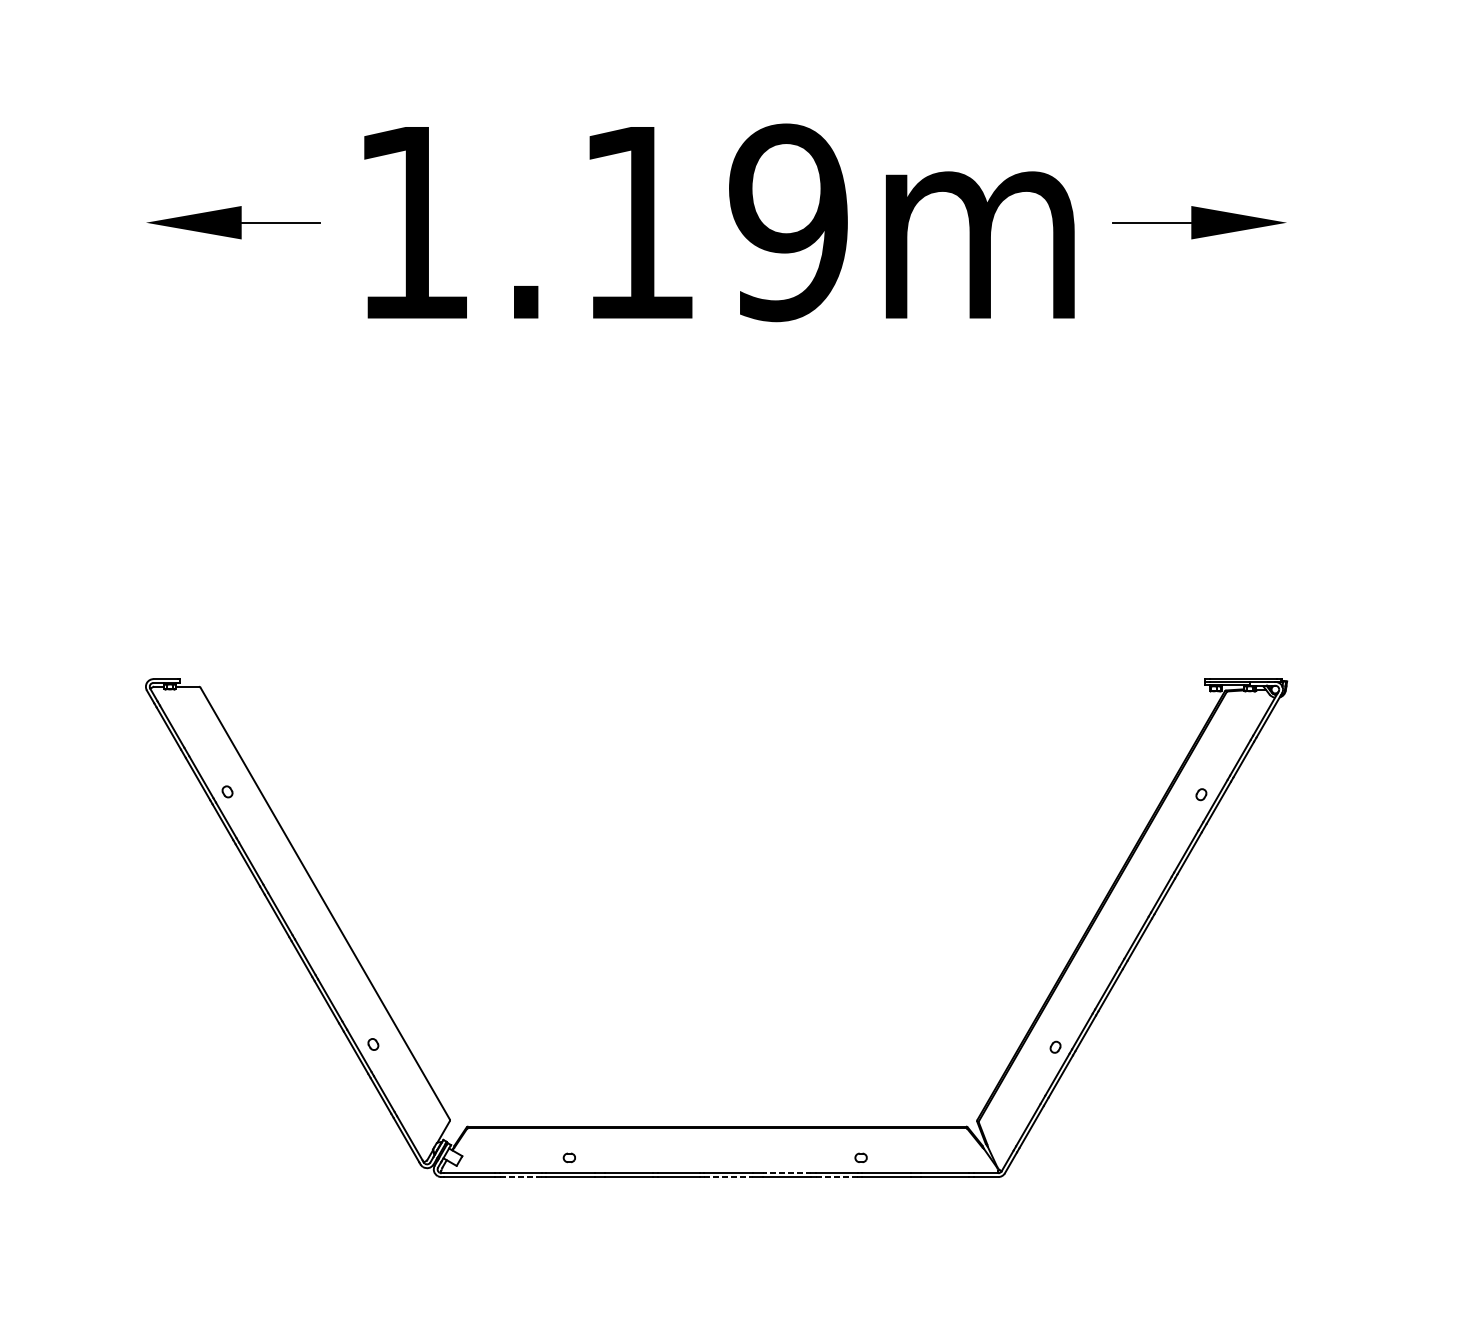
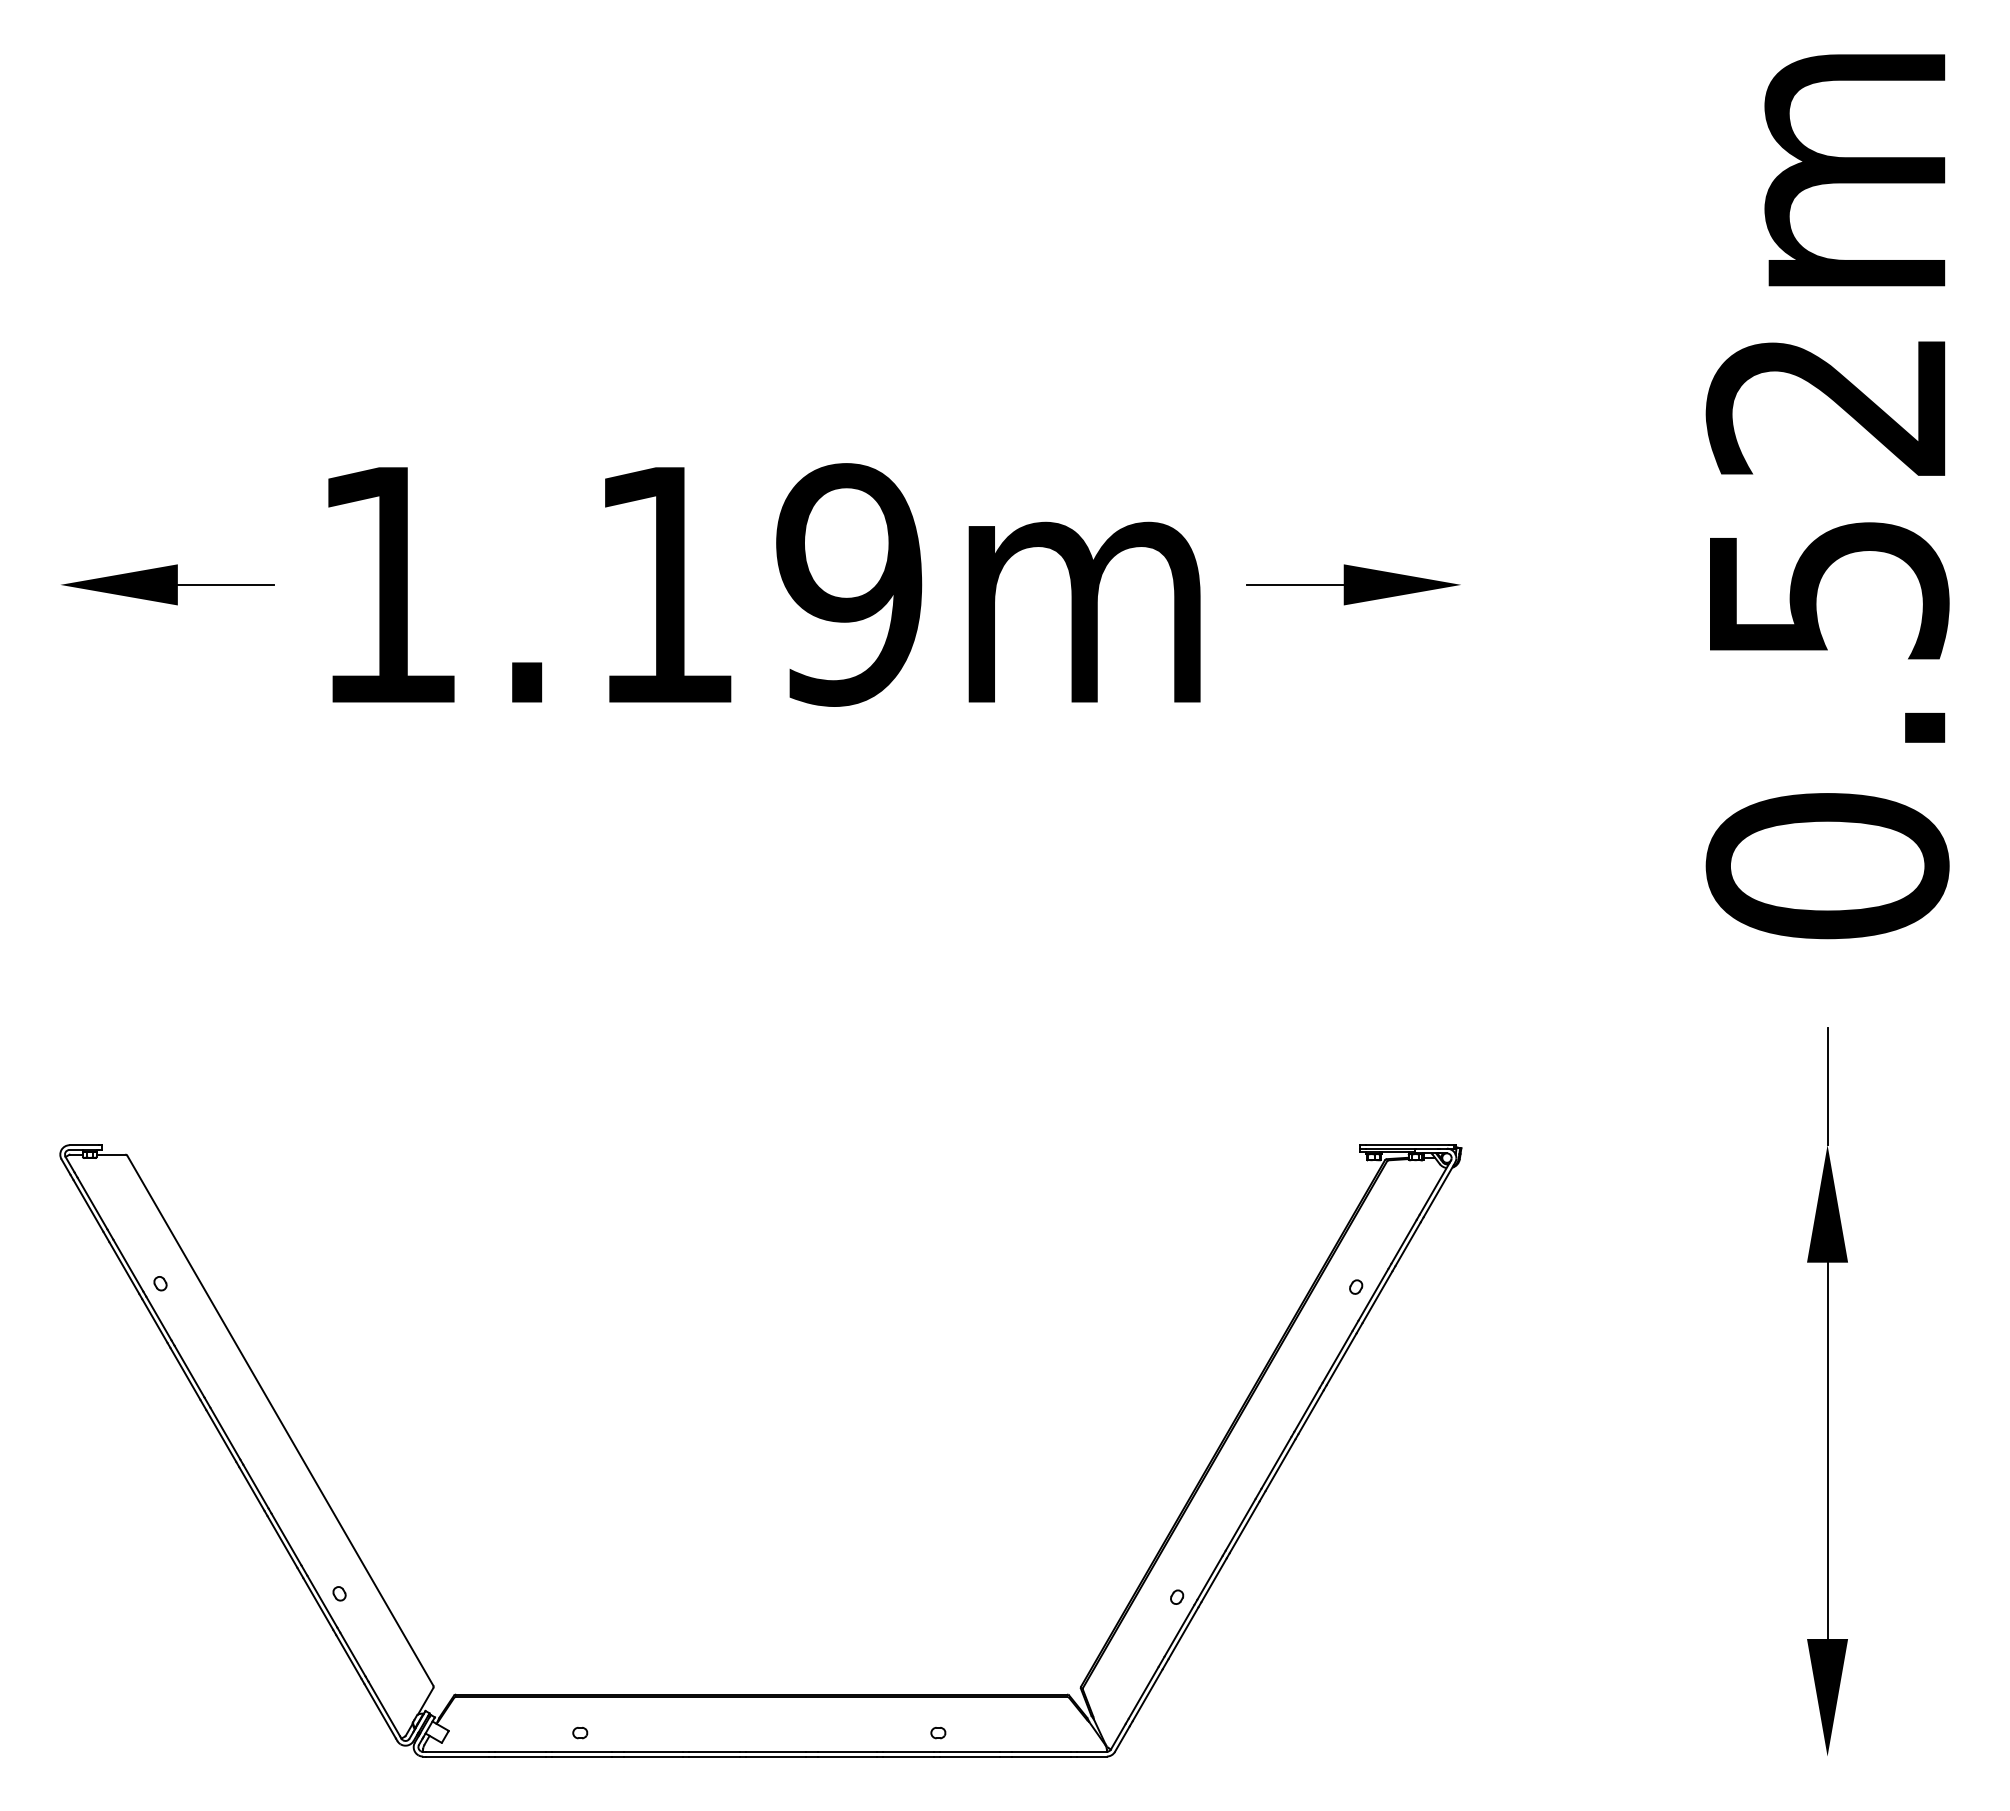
line: (787, 1172) -> (847, 1751), dashed -> solid
line: (521, 1177) -> (521, 1756), dashed -> solid
line: (728, 1177) -> (775, 1756), dashed -> solid
line: (837, 1177) -> (909, 1756), dashed -> solid

